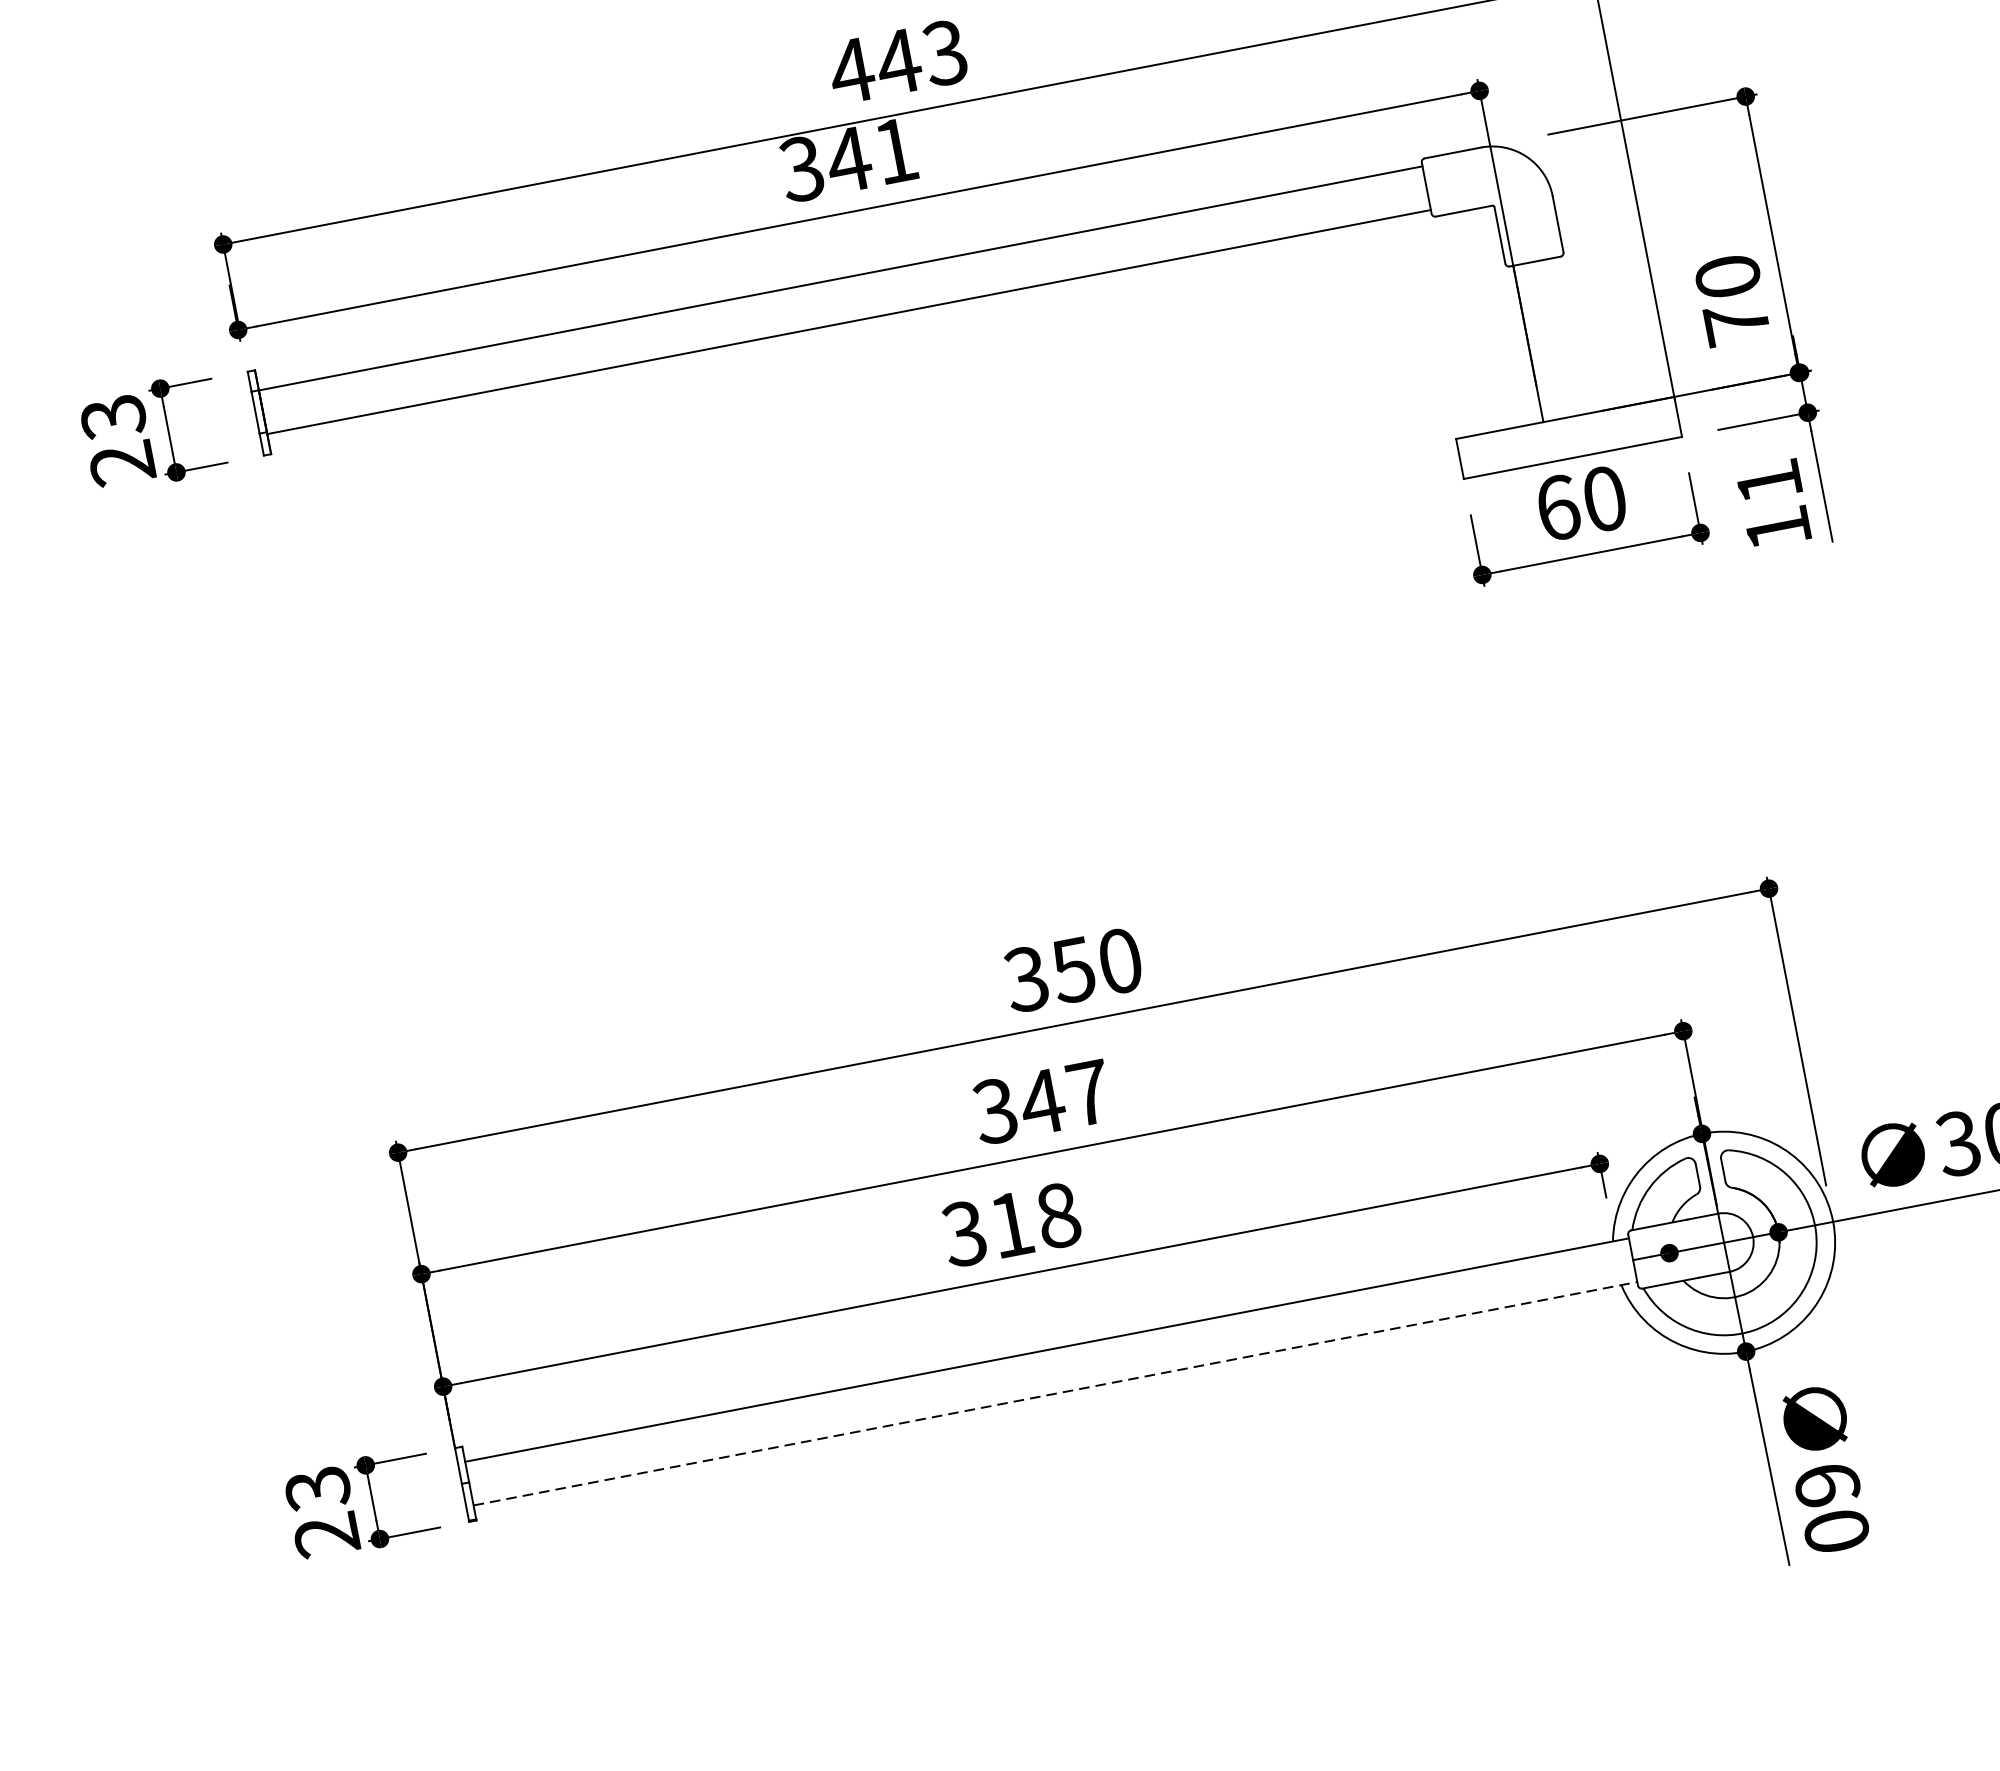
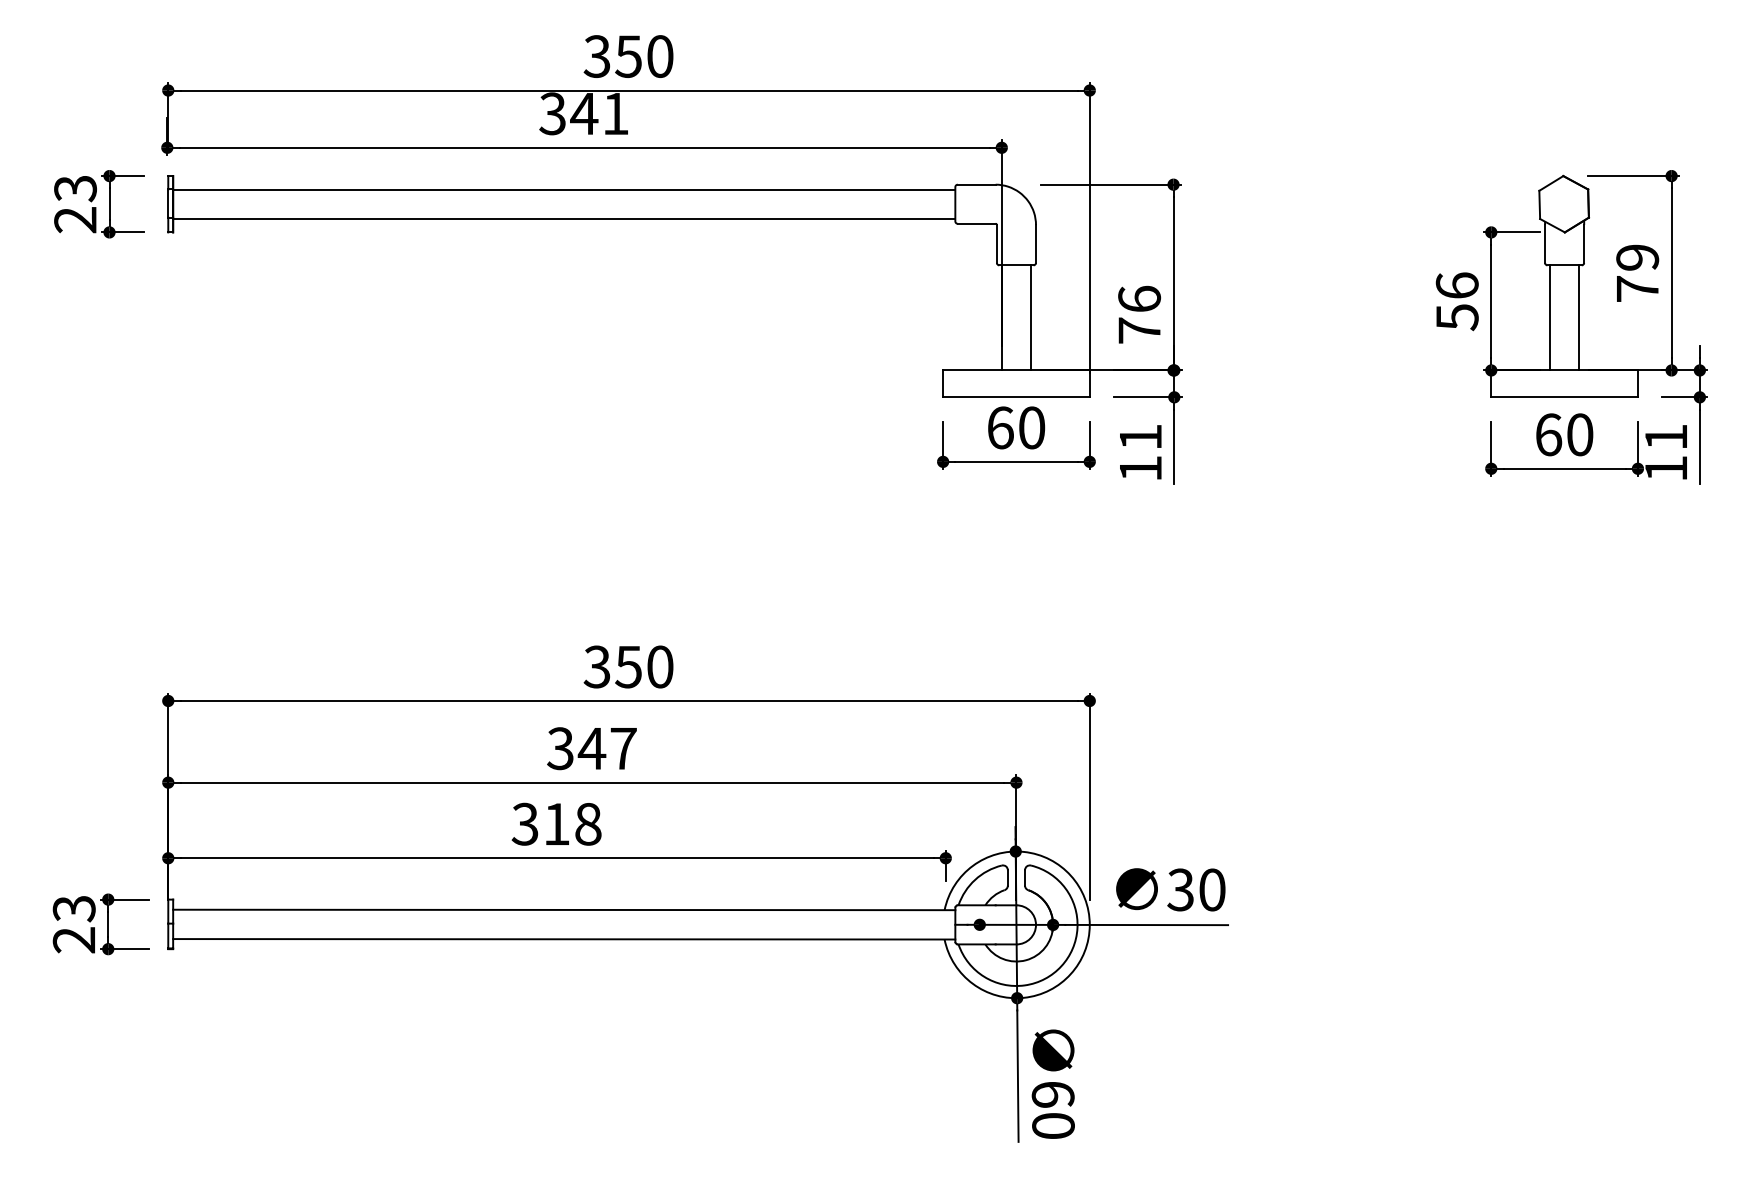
text: (898, 62) -> (628, 56), 443 -> 350
text: (1727, 275) -> (1139, 298), 70 -> 76
line: (1572, 334) -> (1031, 317), added
line: (1055, 1393) -> (564, 939), dashed -> solid

